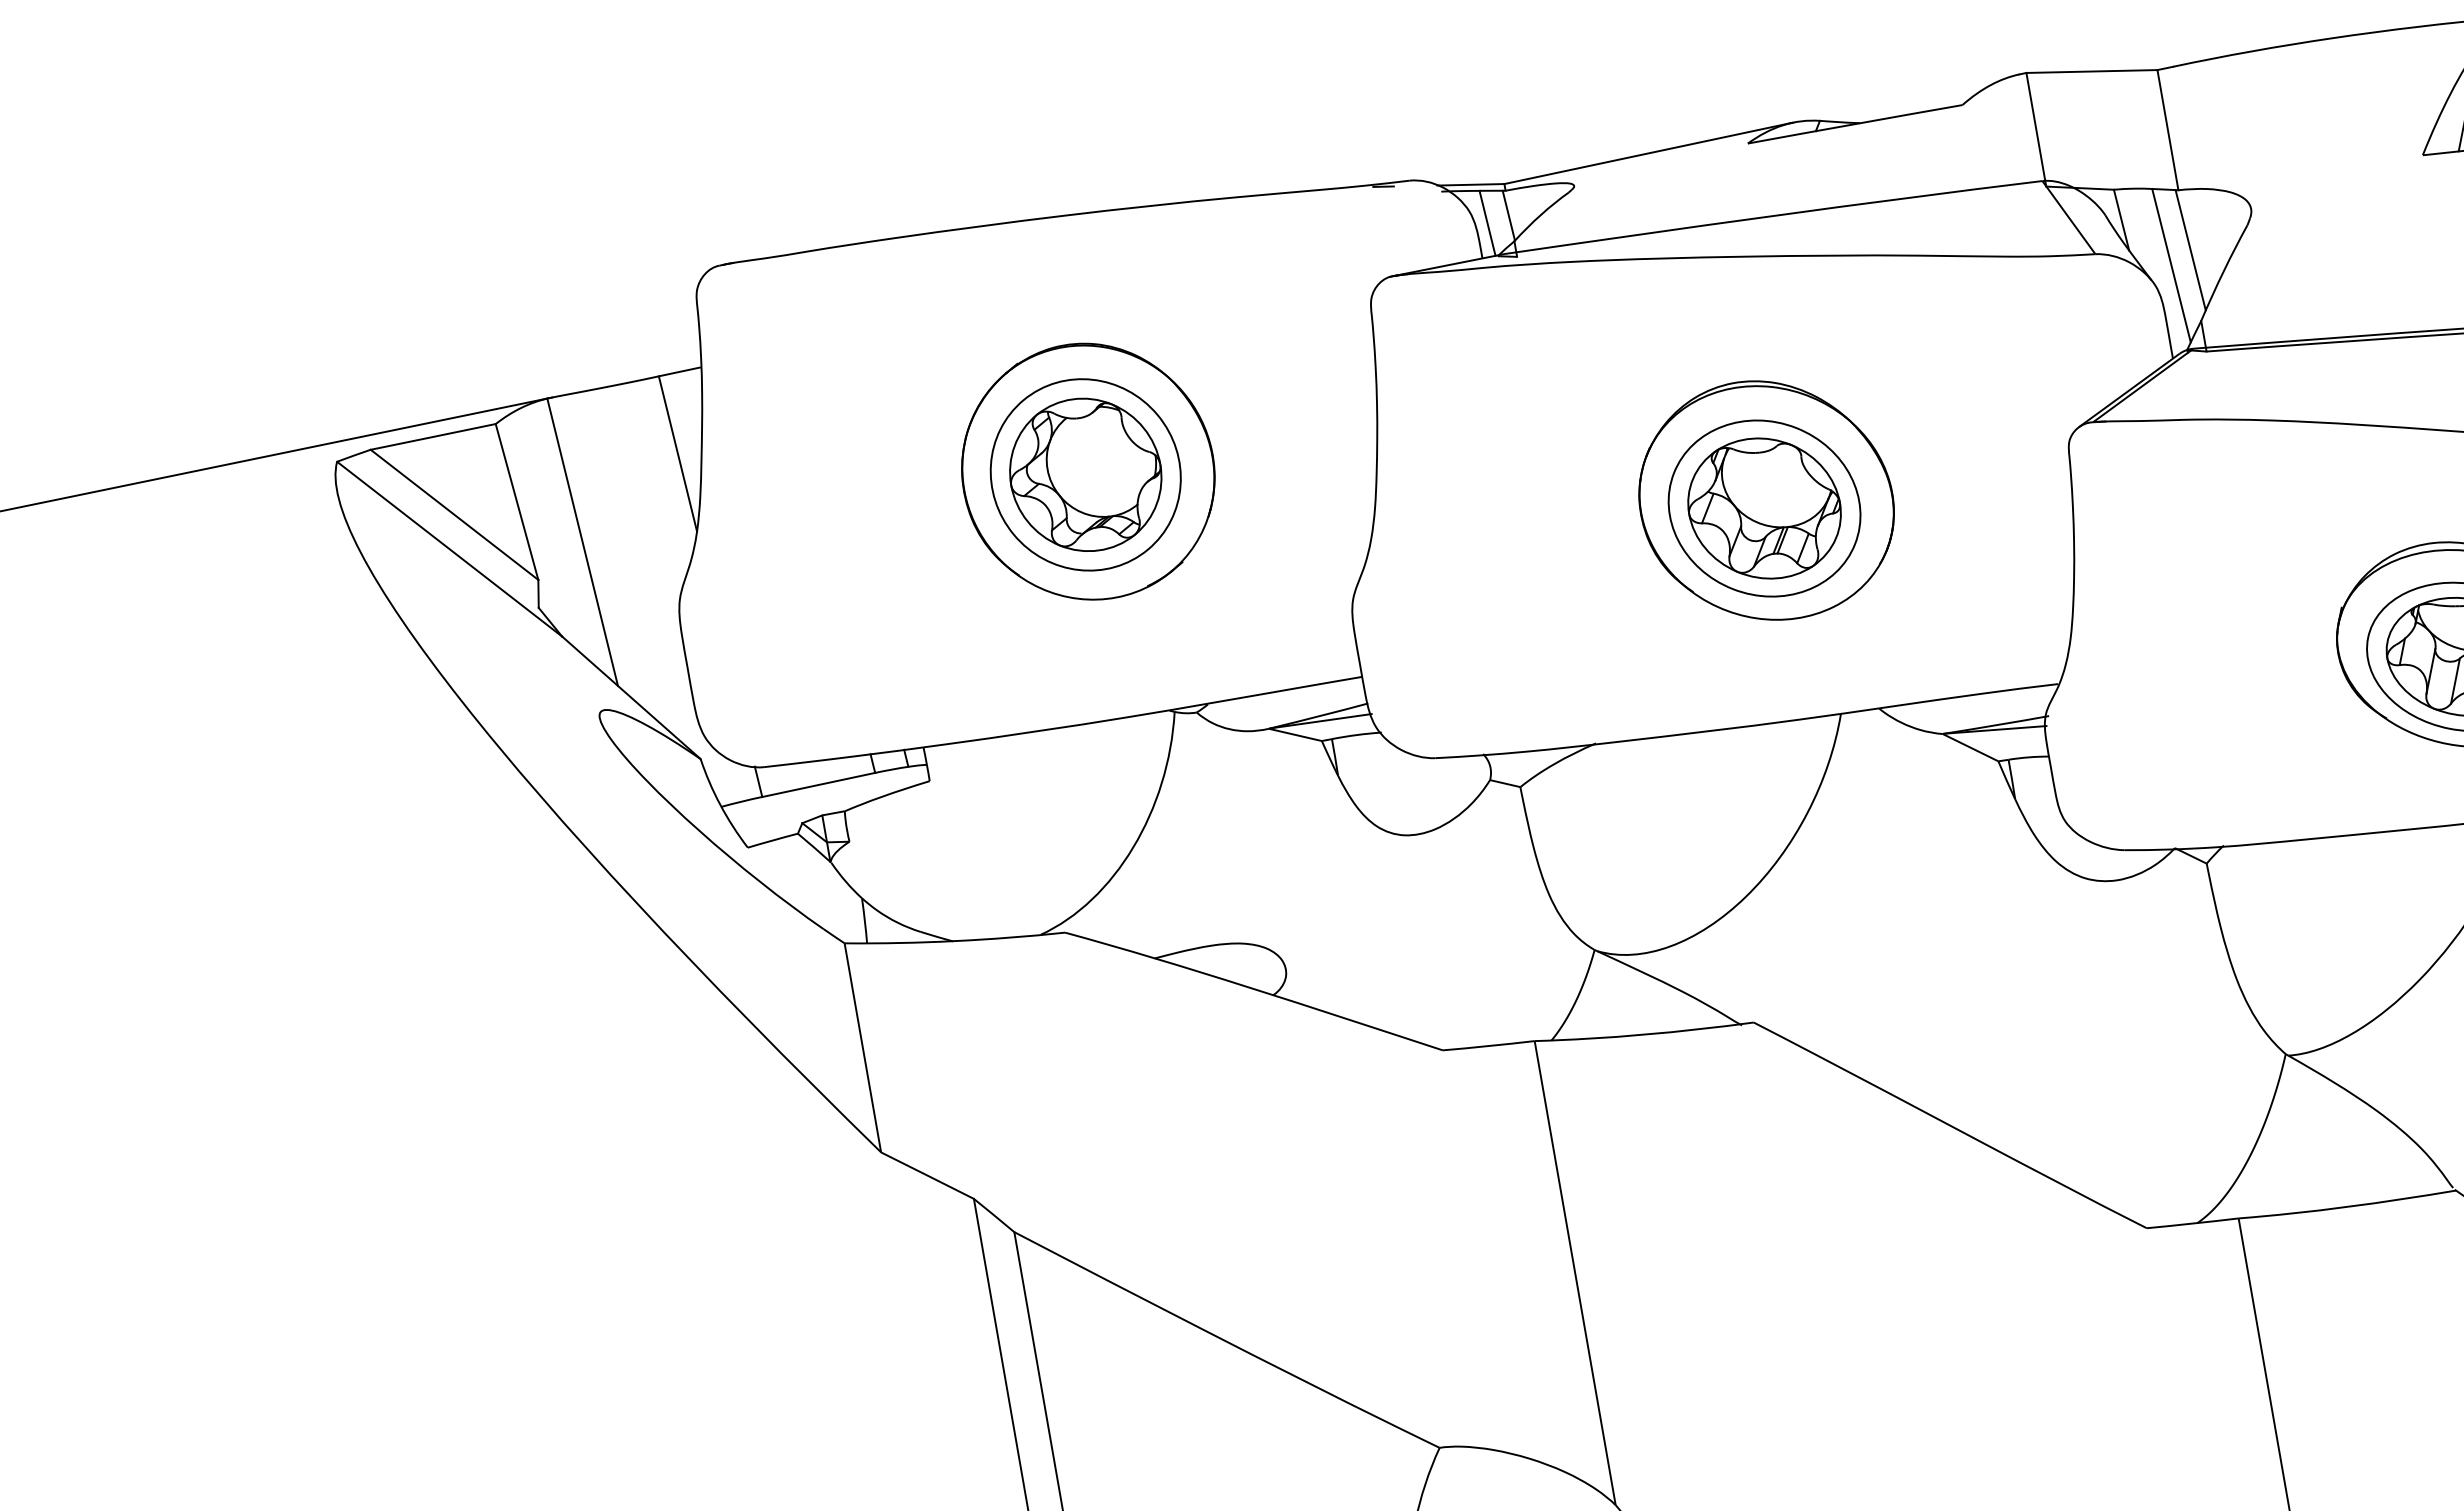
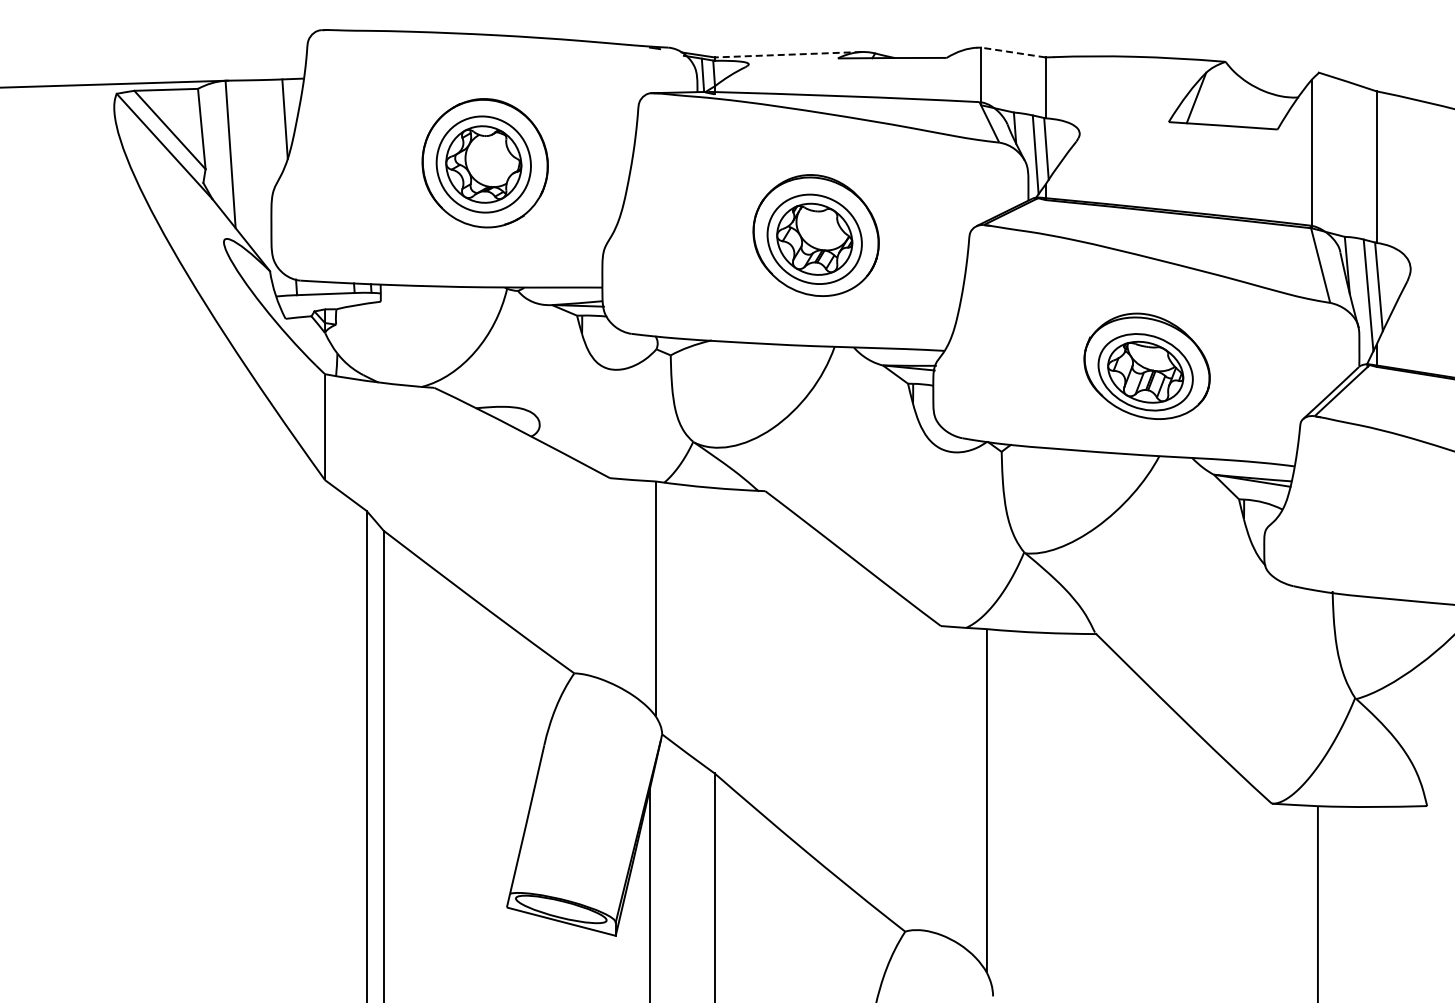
line: (2092, 71) -> (1013, 52), solid -> dashed
line: (1649, 152) -> (788, 54), solid -> dashed

